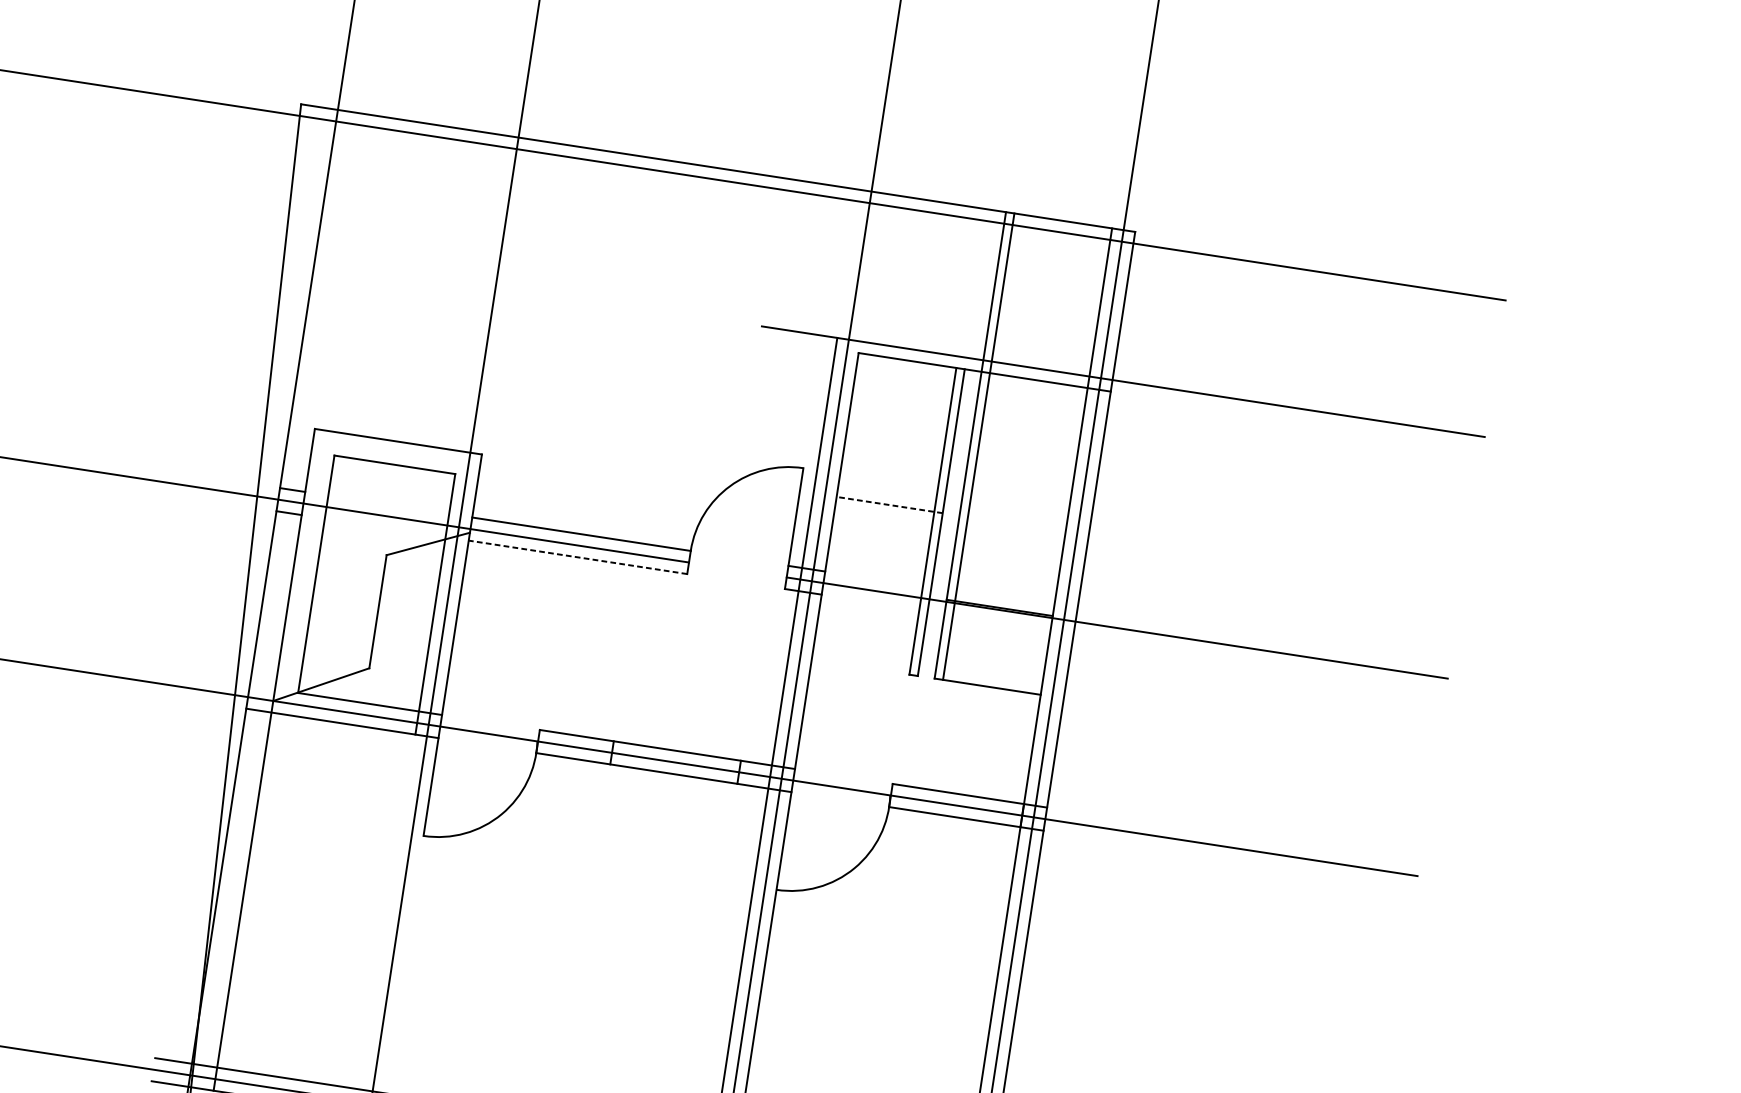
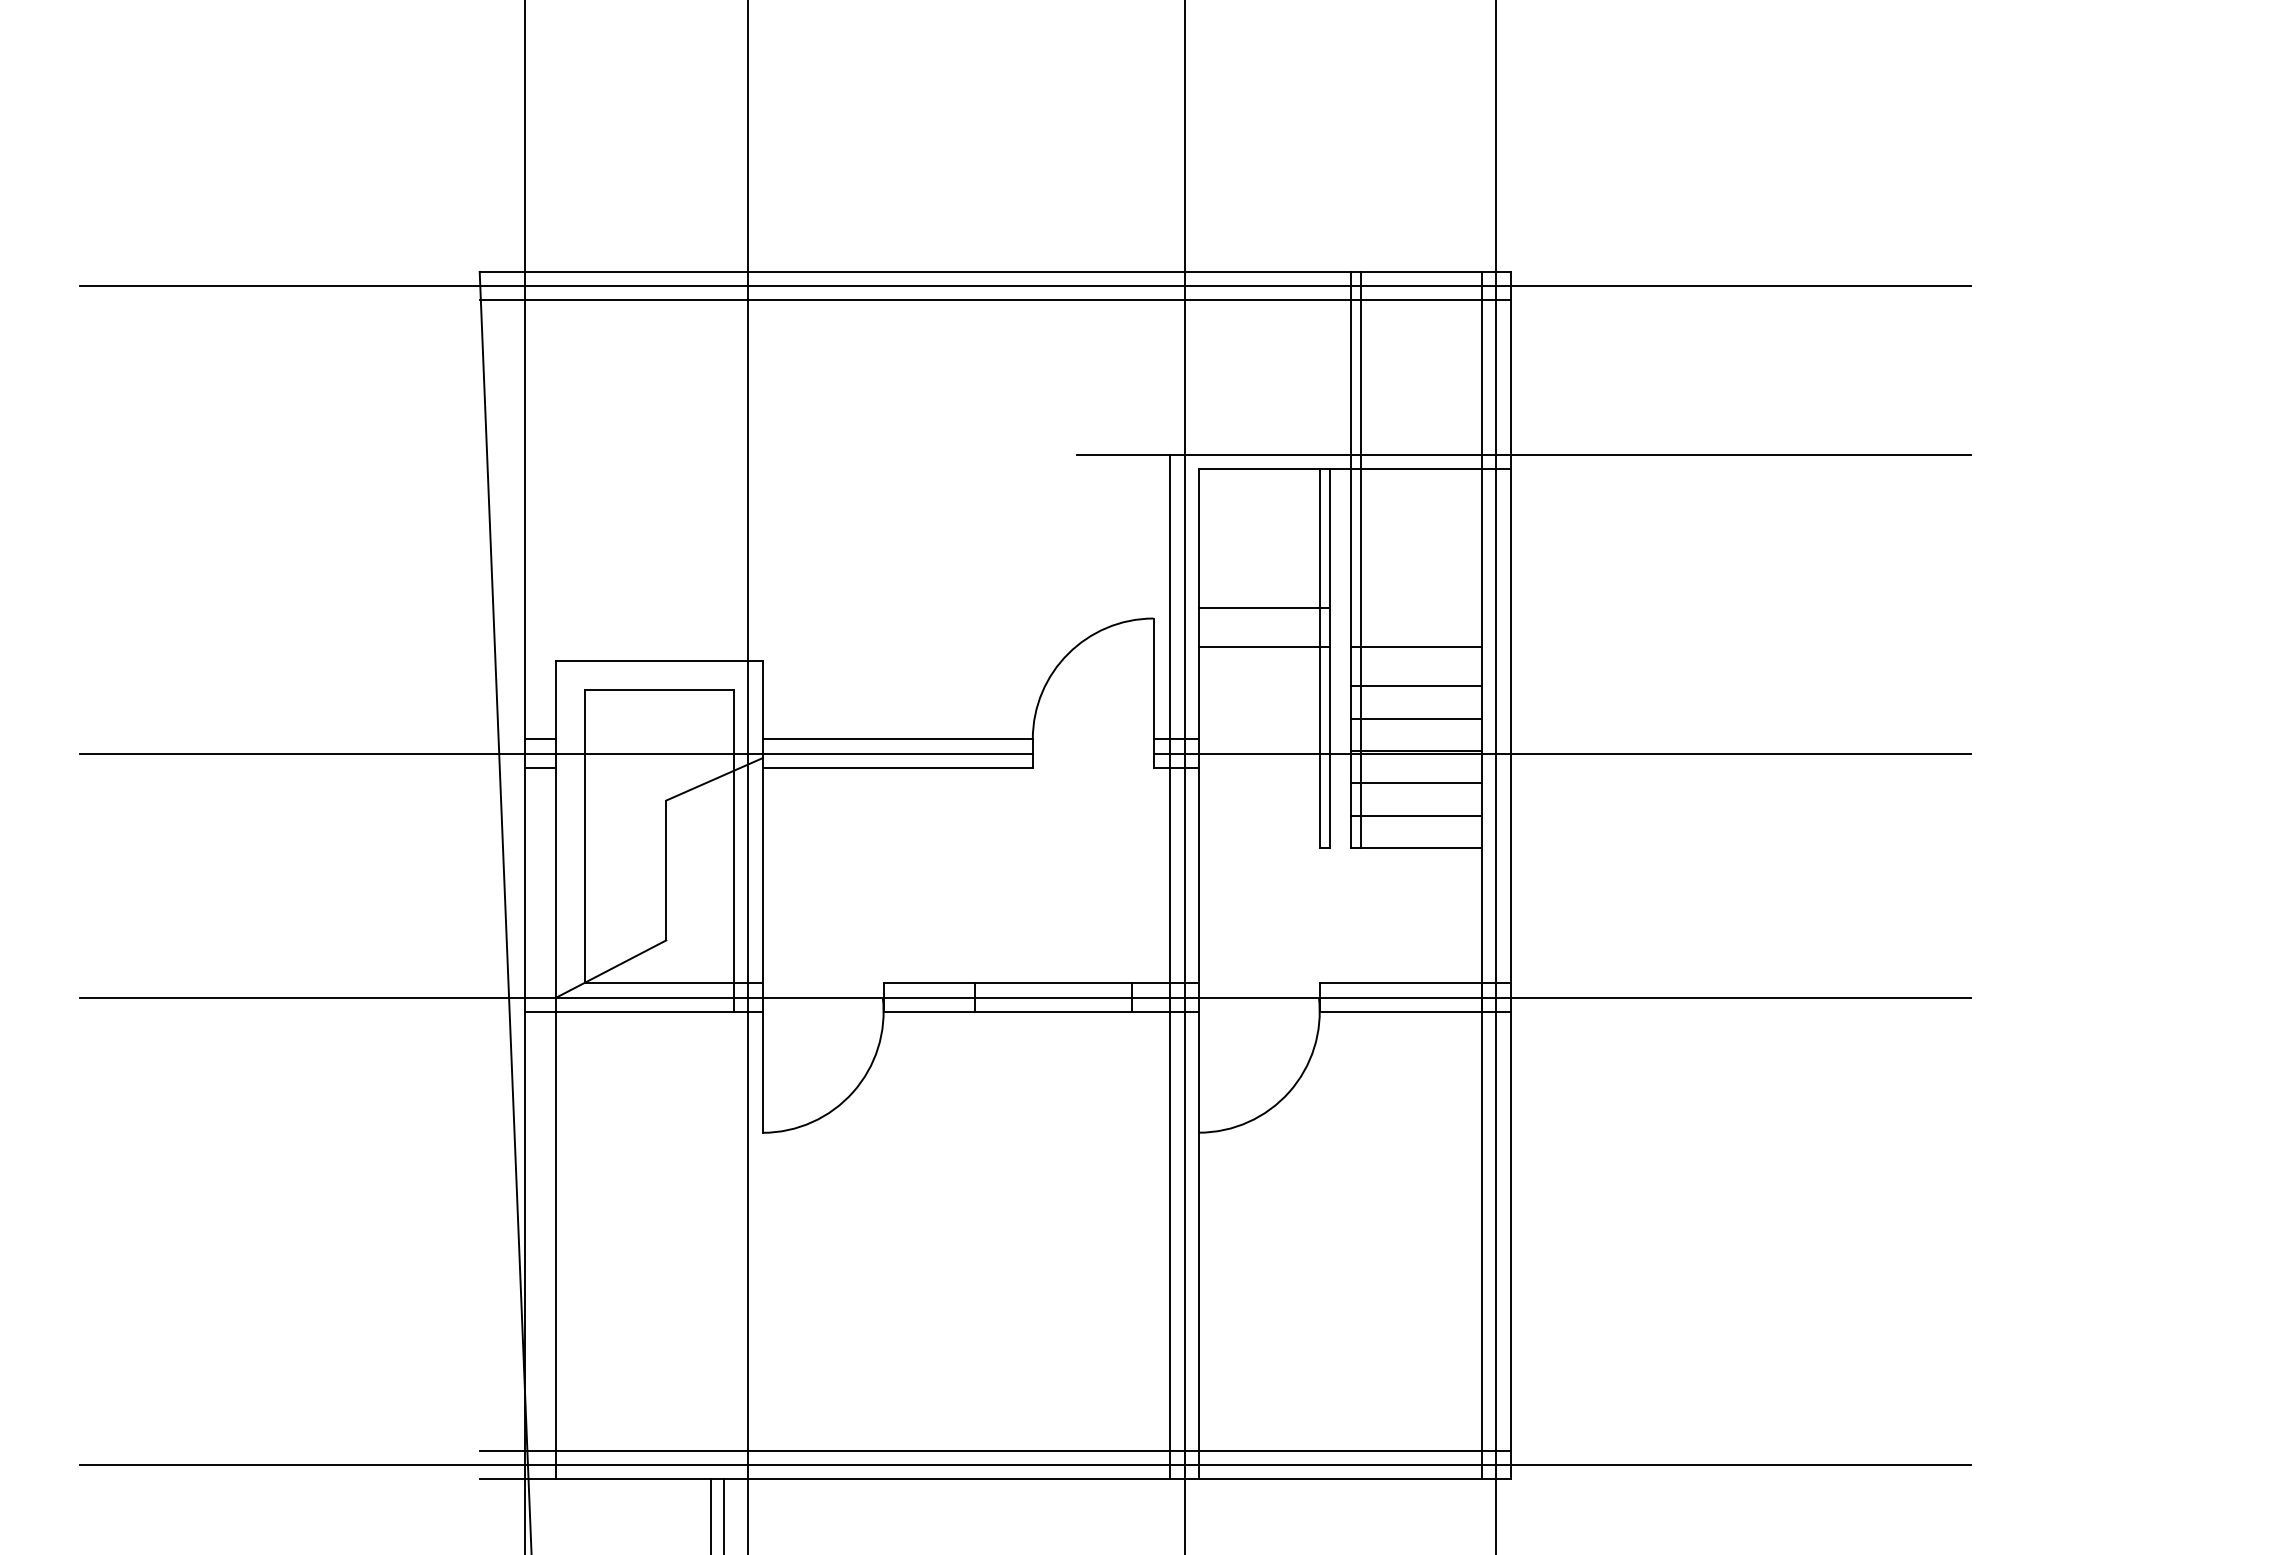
line: (714, 191) -> (994, 300), added
line: (894, 473) -> (1264, 608), added
line: (889, 505) -> (1264, 647), dashed -> solid
line: (1012, 524) -> (1416, 647), added
line: (1007, 555) -> (1416, 686), added
line: (577, 557) -> (897, 767), dashed -> solid
line: (1003, 581) -> (1416, 718), added
line: (995, 634) -> (1416, 783), added
line: (991, 660) -> (1416, 815), added

